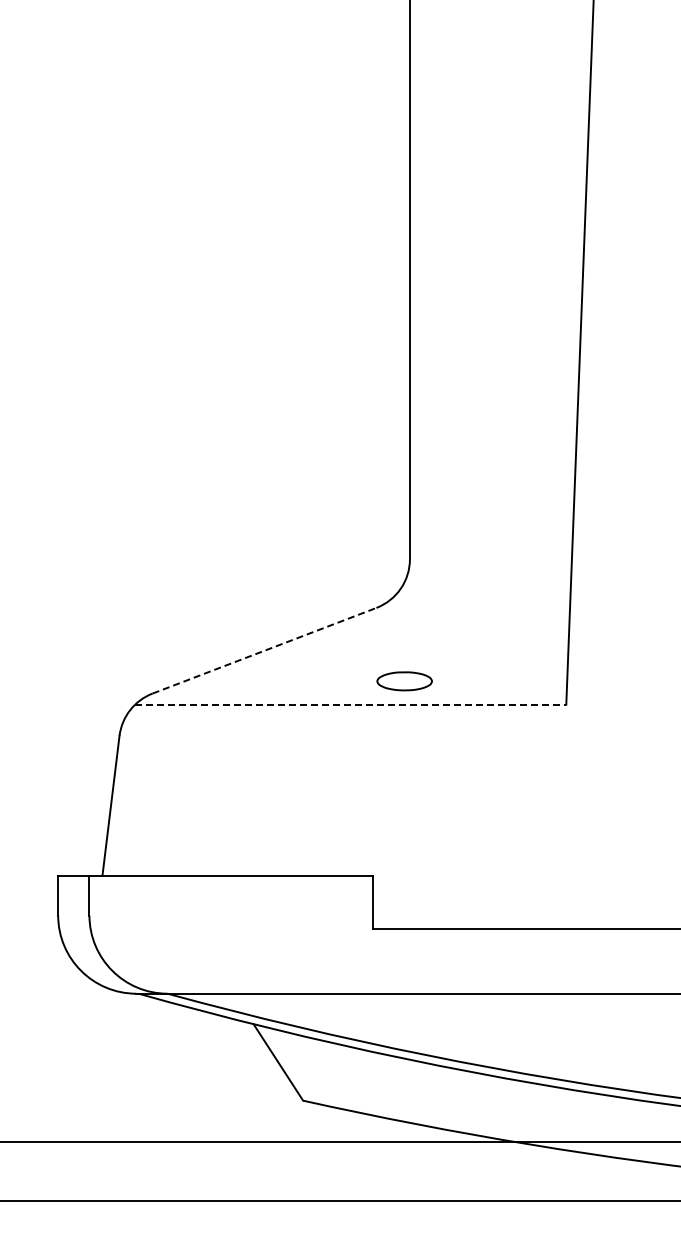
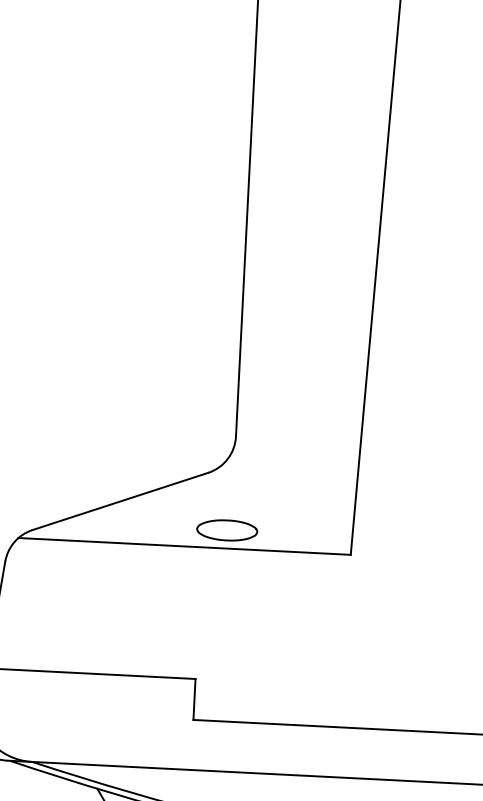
line: (264, 650) -> (120, 501), dashed -> solid
part: (404, 681) -> (227, 530), size x1.43
line: (350, 704) -> (184, 546), dashed -> solid

